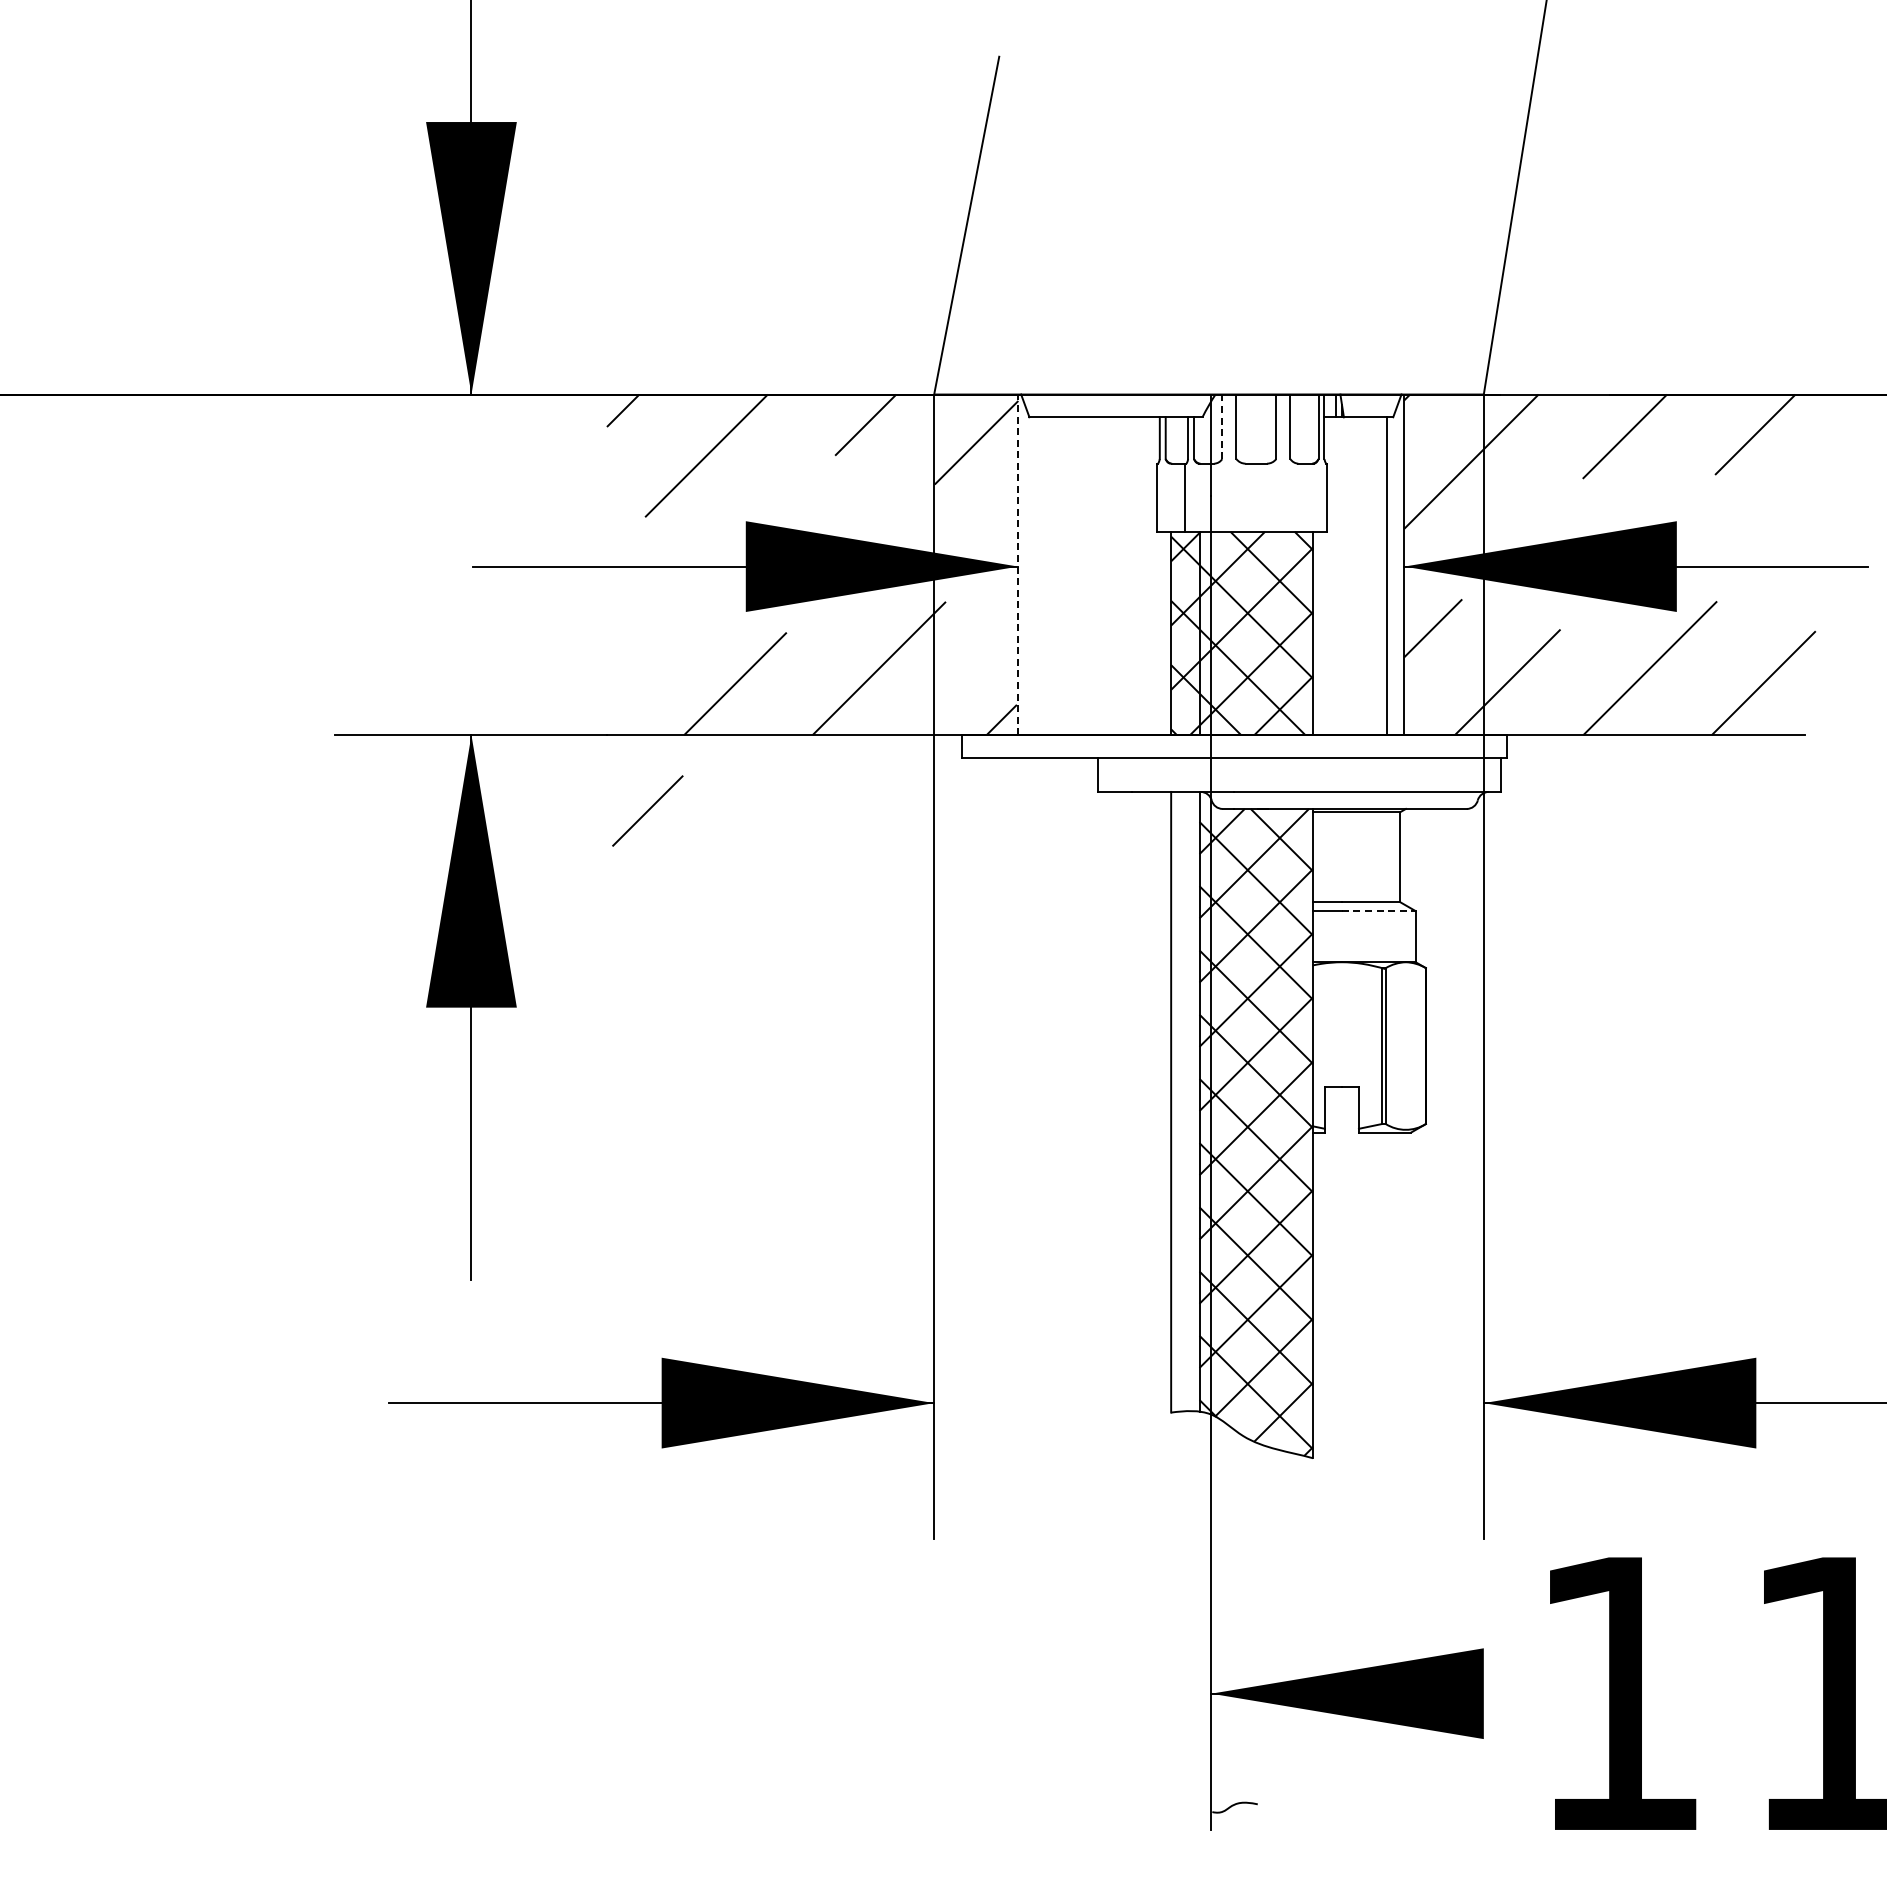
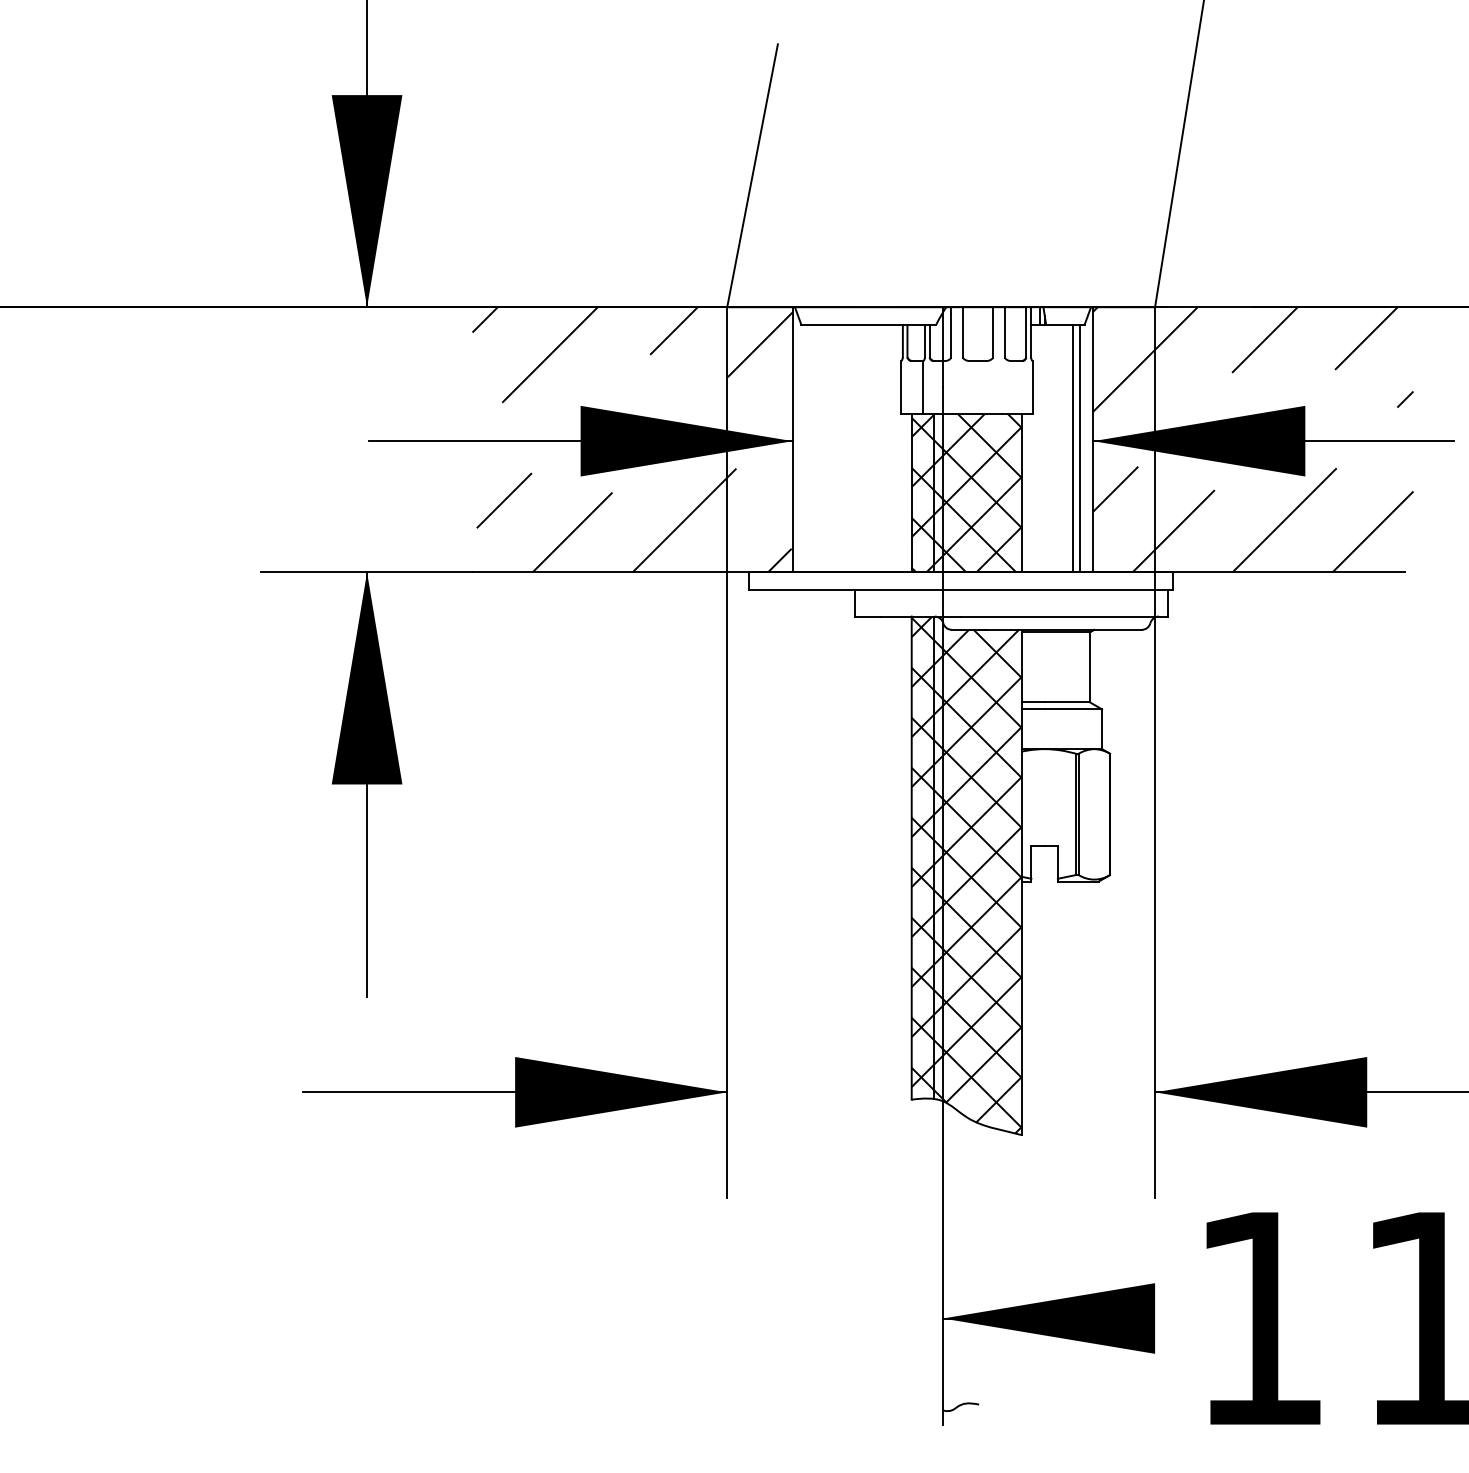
line: (1222, 426) -> (951, 332), dashed -> solid
line: (1805, 512) -> (1405, 399), added
line: (1018, 564) -> (792, 439), dashed -> solid
line: (1378, 576) -> (1073, 448), added
line: (647, 810) -> (504, 500), moved
line: (1378, 911) -> (1073, 709), dashed -> solid
hatch: (1185, 1095) -> (922, 852), added

